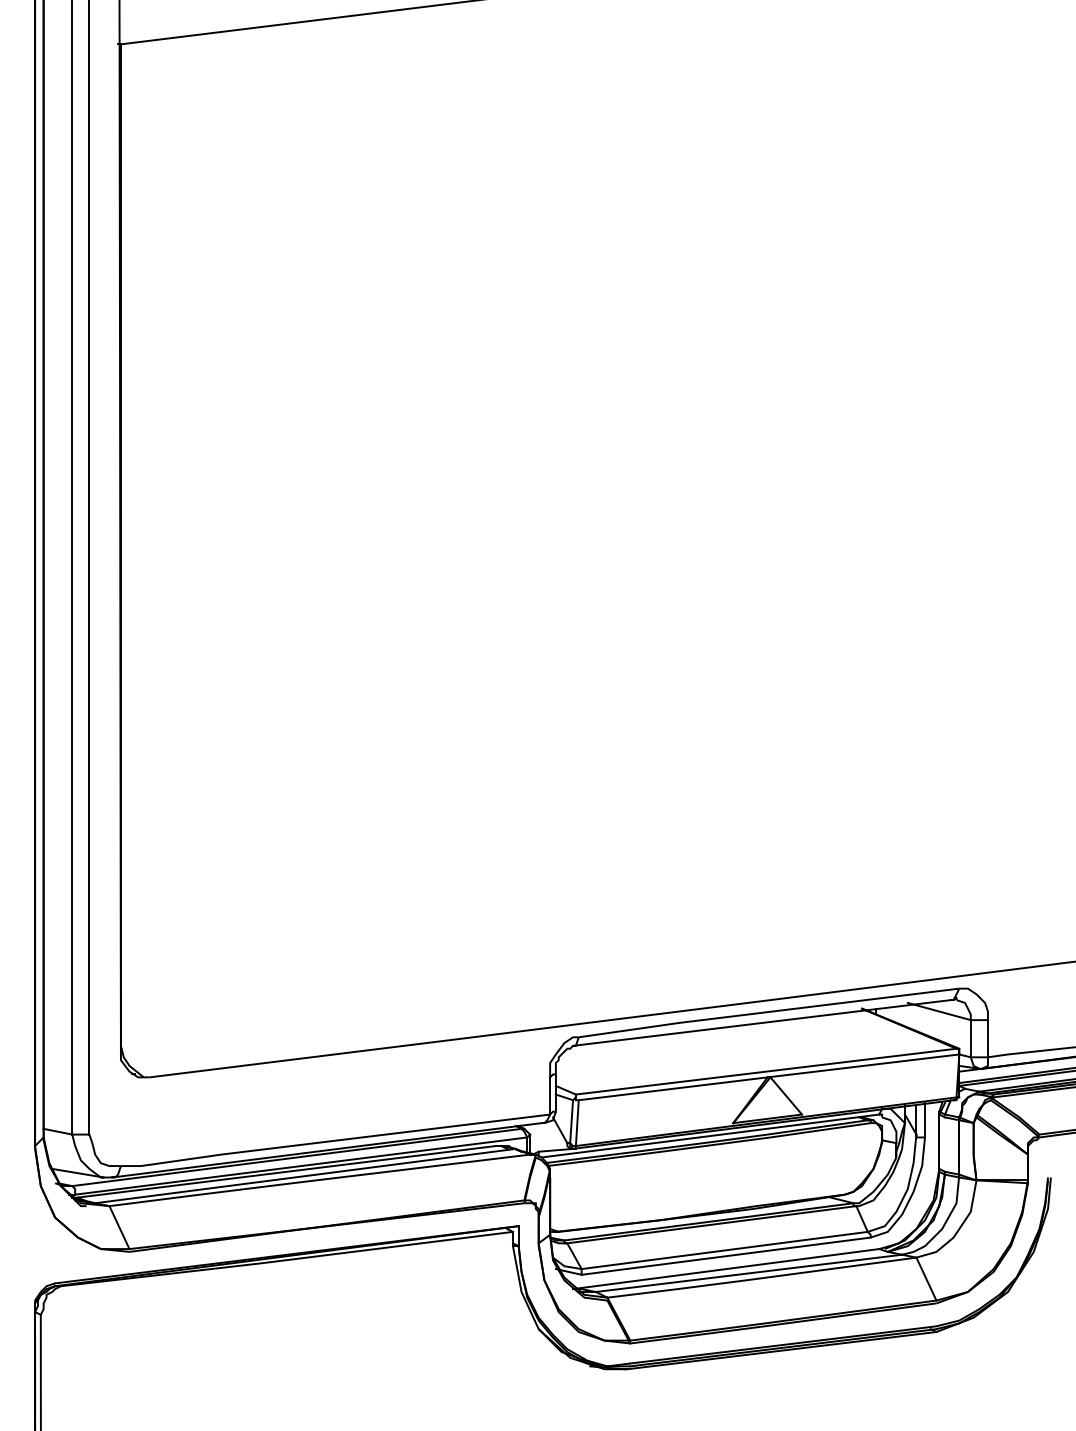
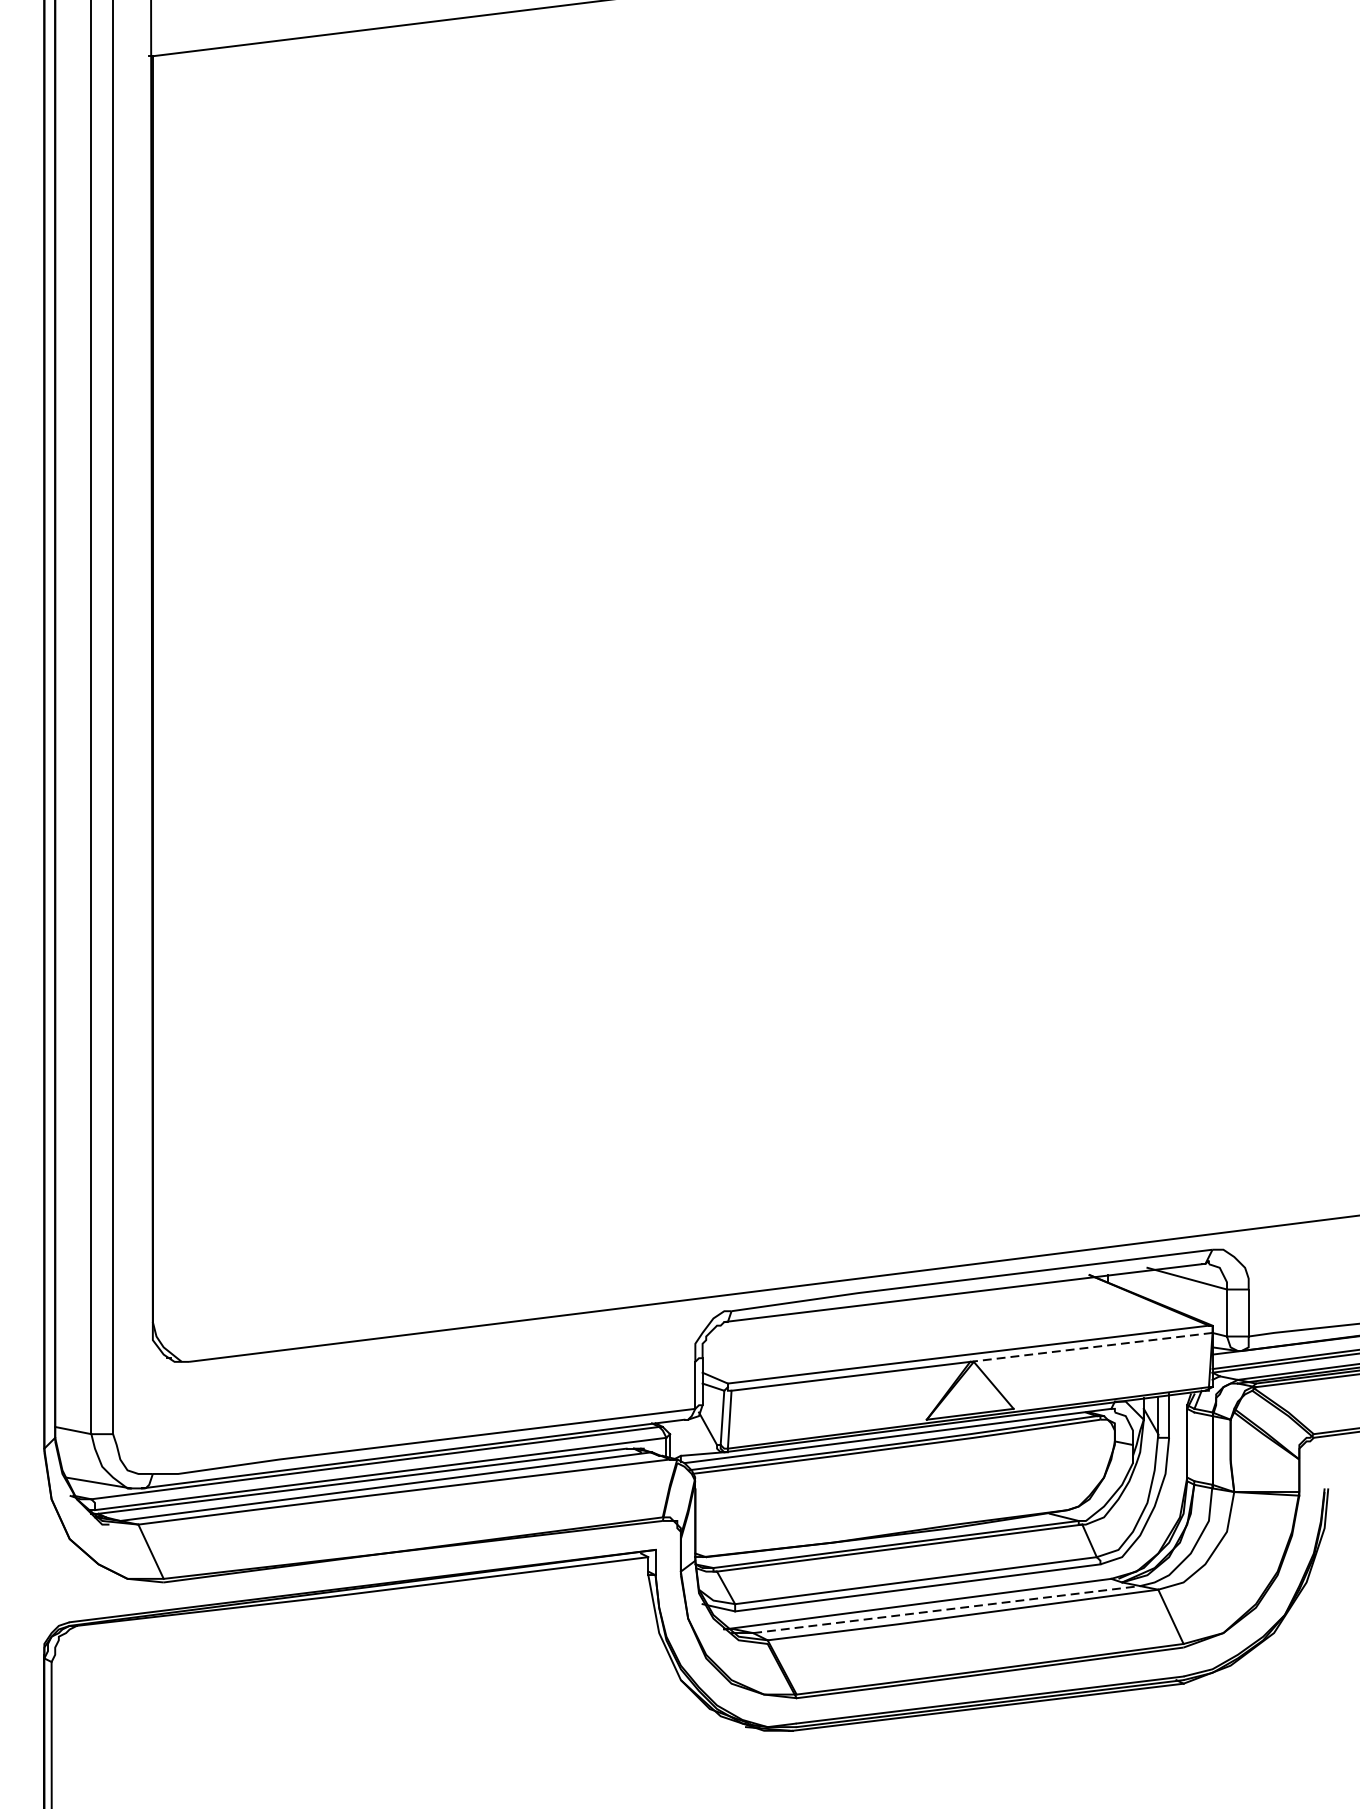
line: (863, 1065) -> (1091, 1346), solid -> dashed
line: (749, 1273) -> (947, 1609), solid -> dashed

